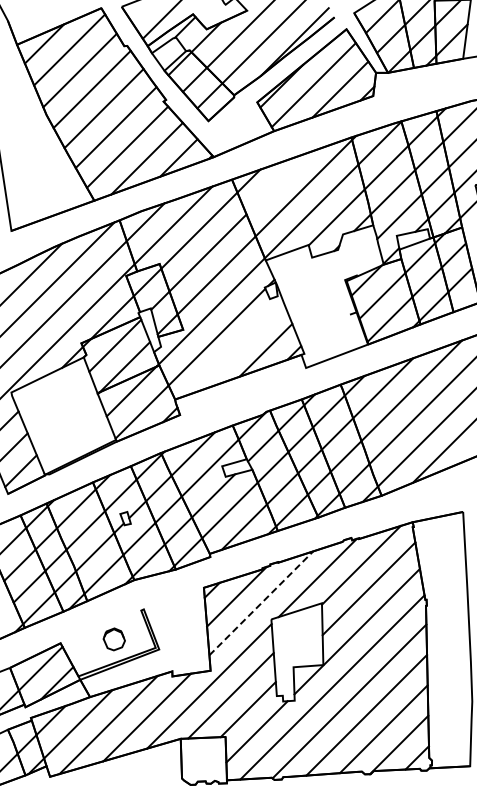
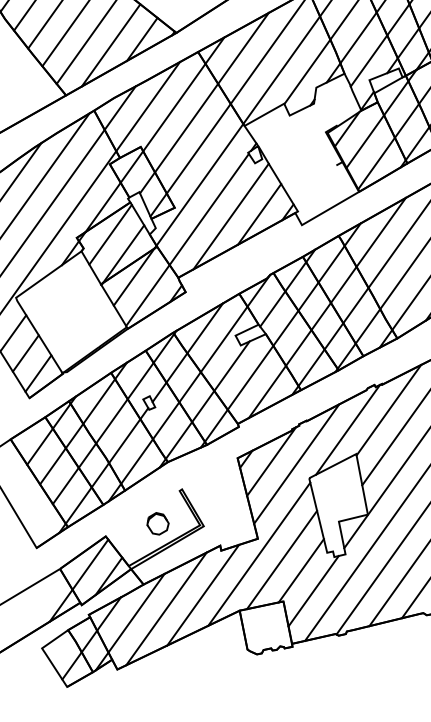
line: (277, 183) -> (243, 48), added
line: (237, 347) -> (231, 216), added
line: (261, 602) -> (296, 463), dashed -> solid

